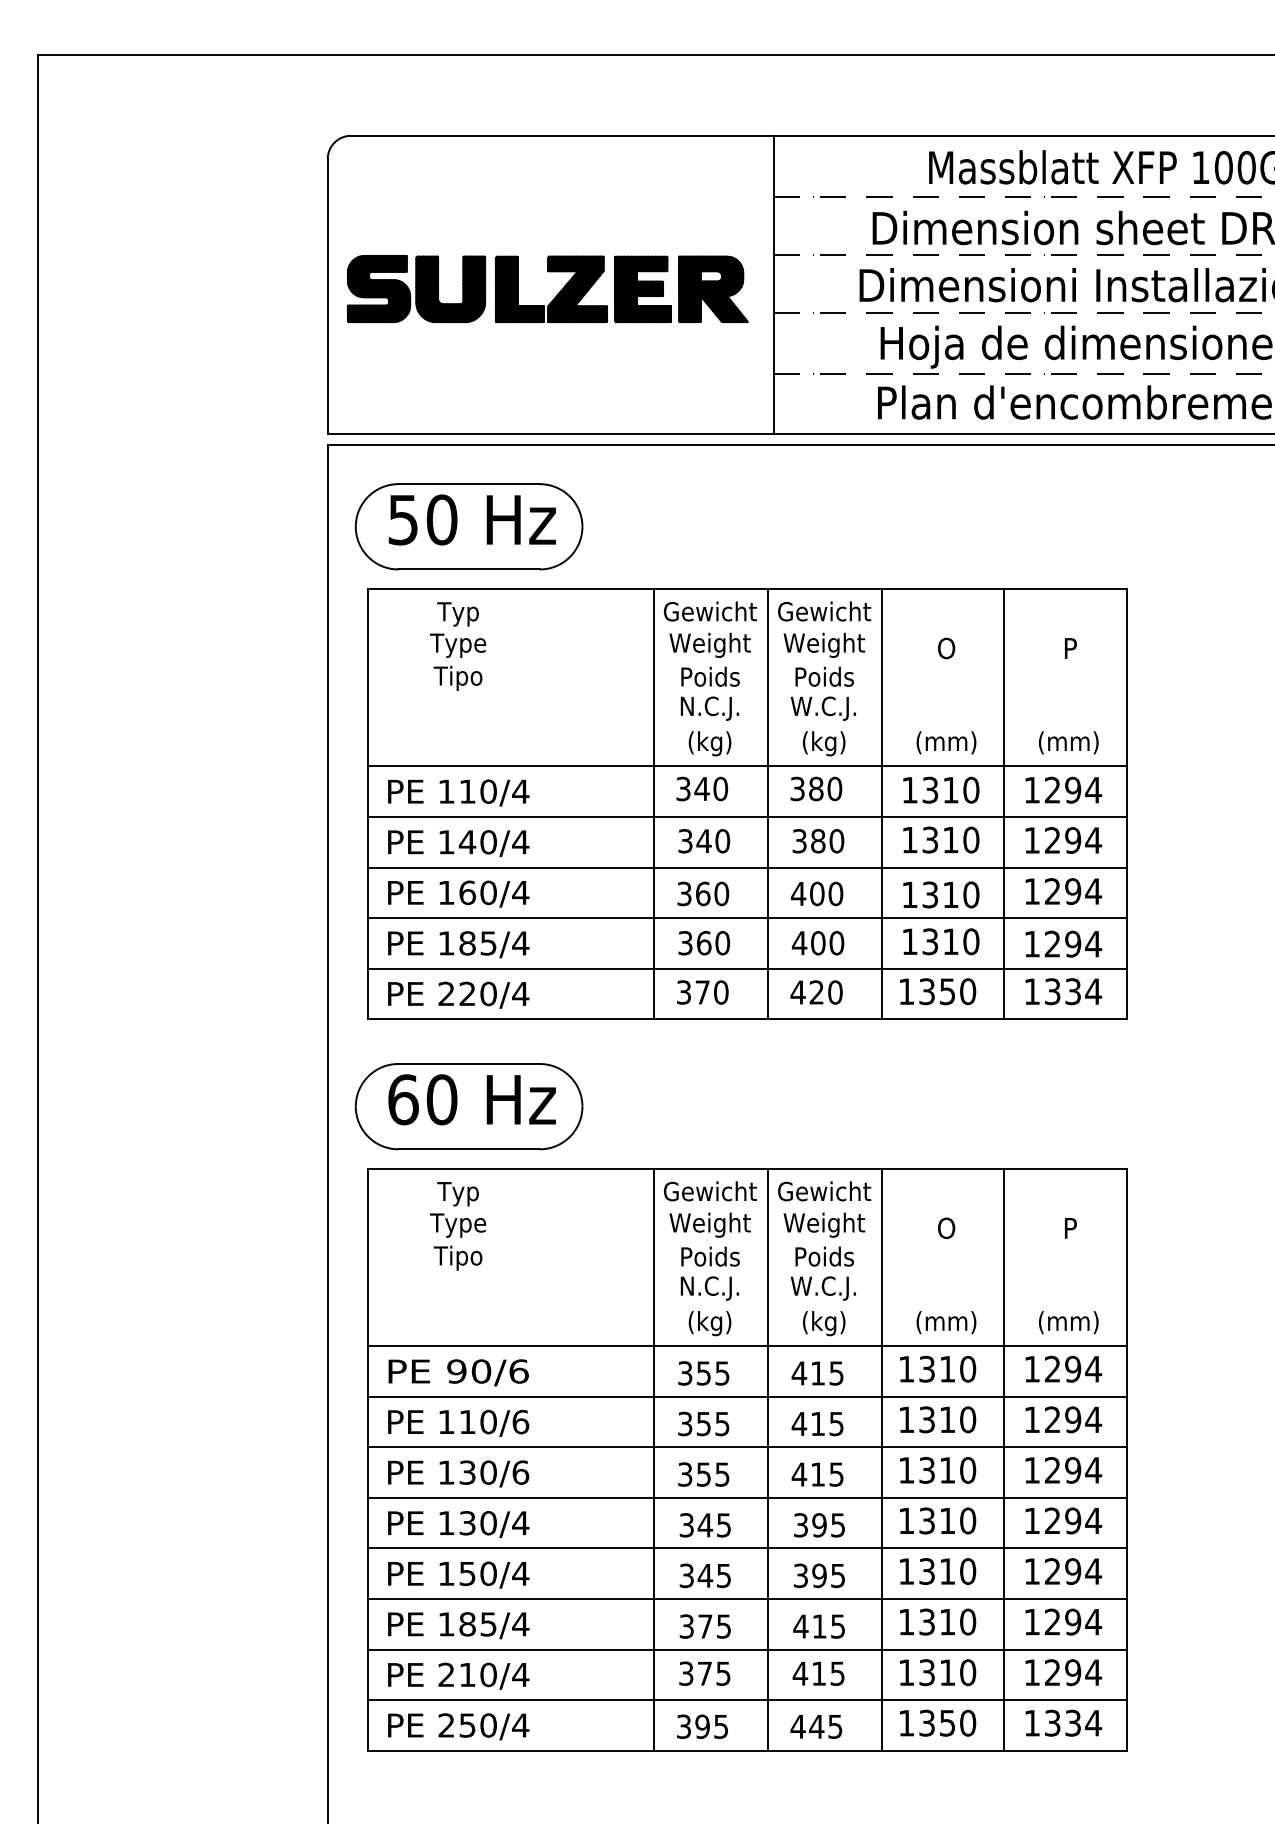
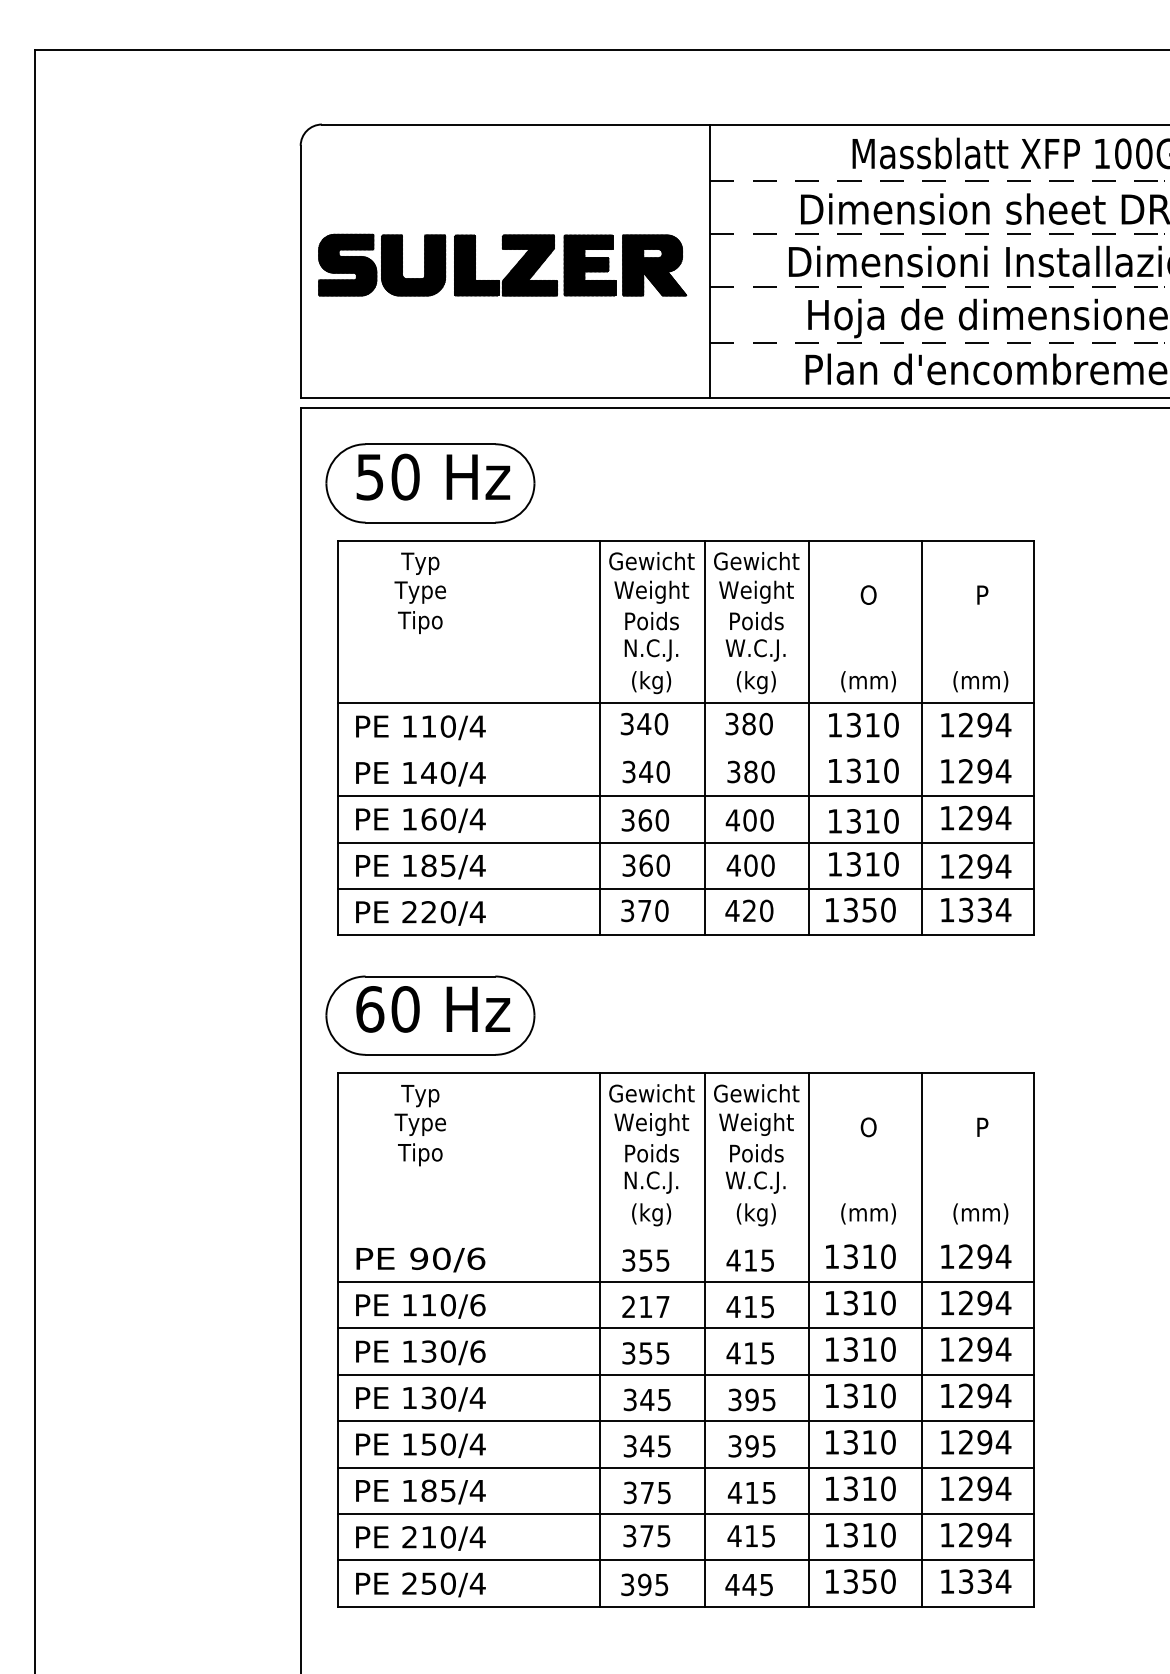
line: (747, 816) -> (685, 749), removed
line: (747, 1346) -> (685, 1235), removed
text: (703, 1424) -> (645, 1307), 355 -> 217

